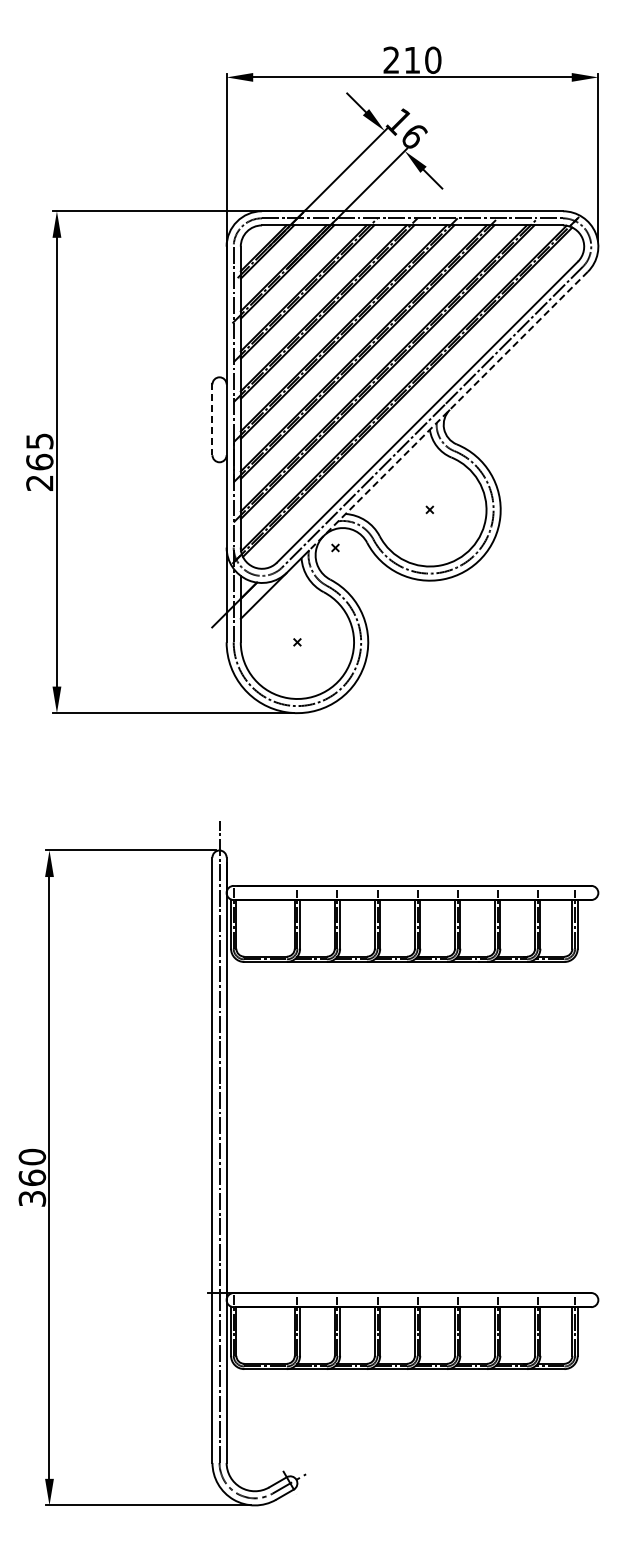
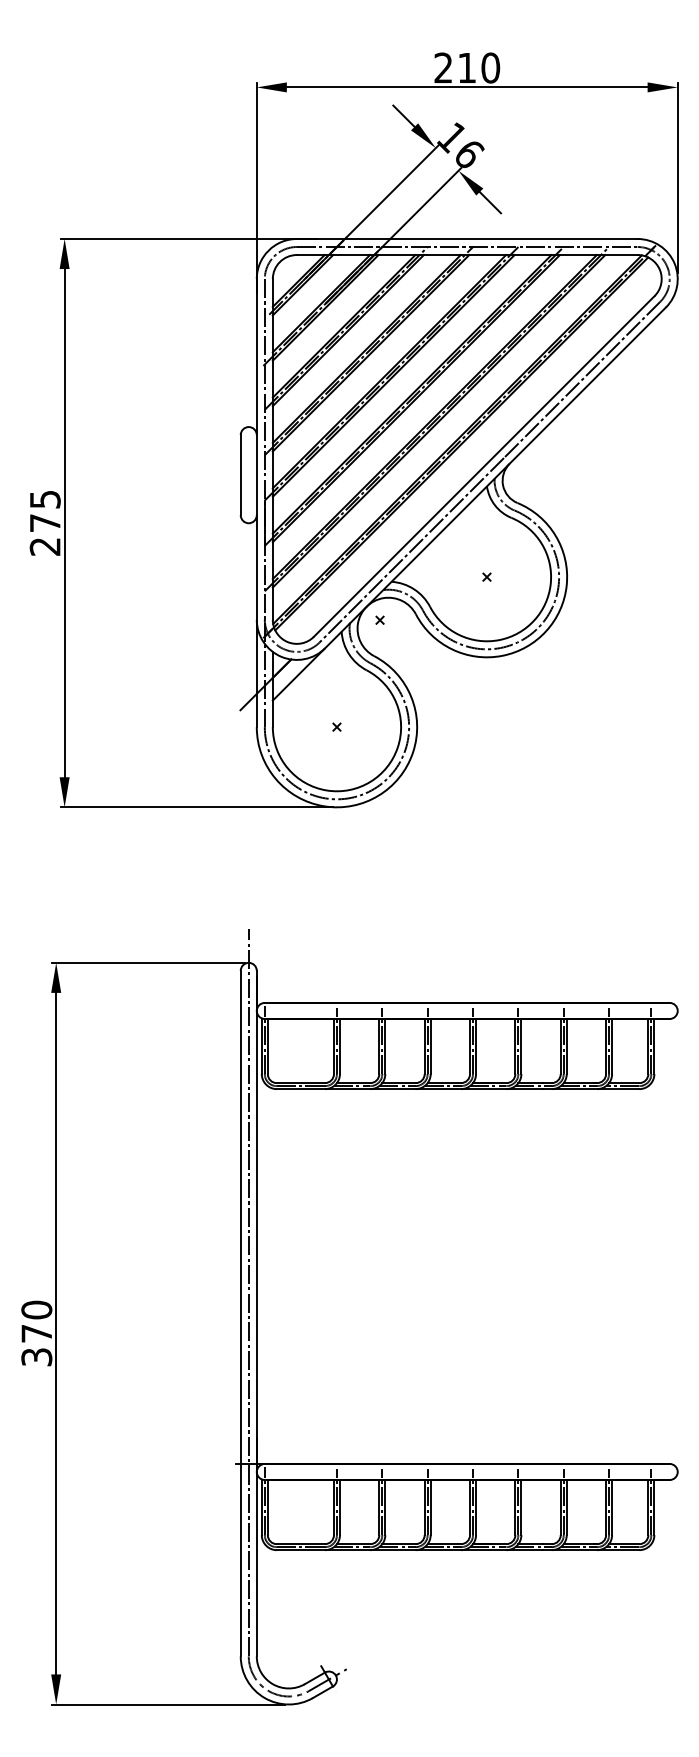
line: (448, 411) -> (508, 465), dashed -> solid
line: (212, 419) -> (240, 474), dashed -> solid
text: (39, 461) -> (44, 522), 265 -> 275
text: (32, 1177) -> (36, 1333), 360 -> 370

